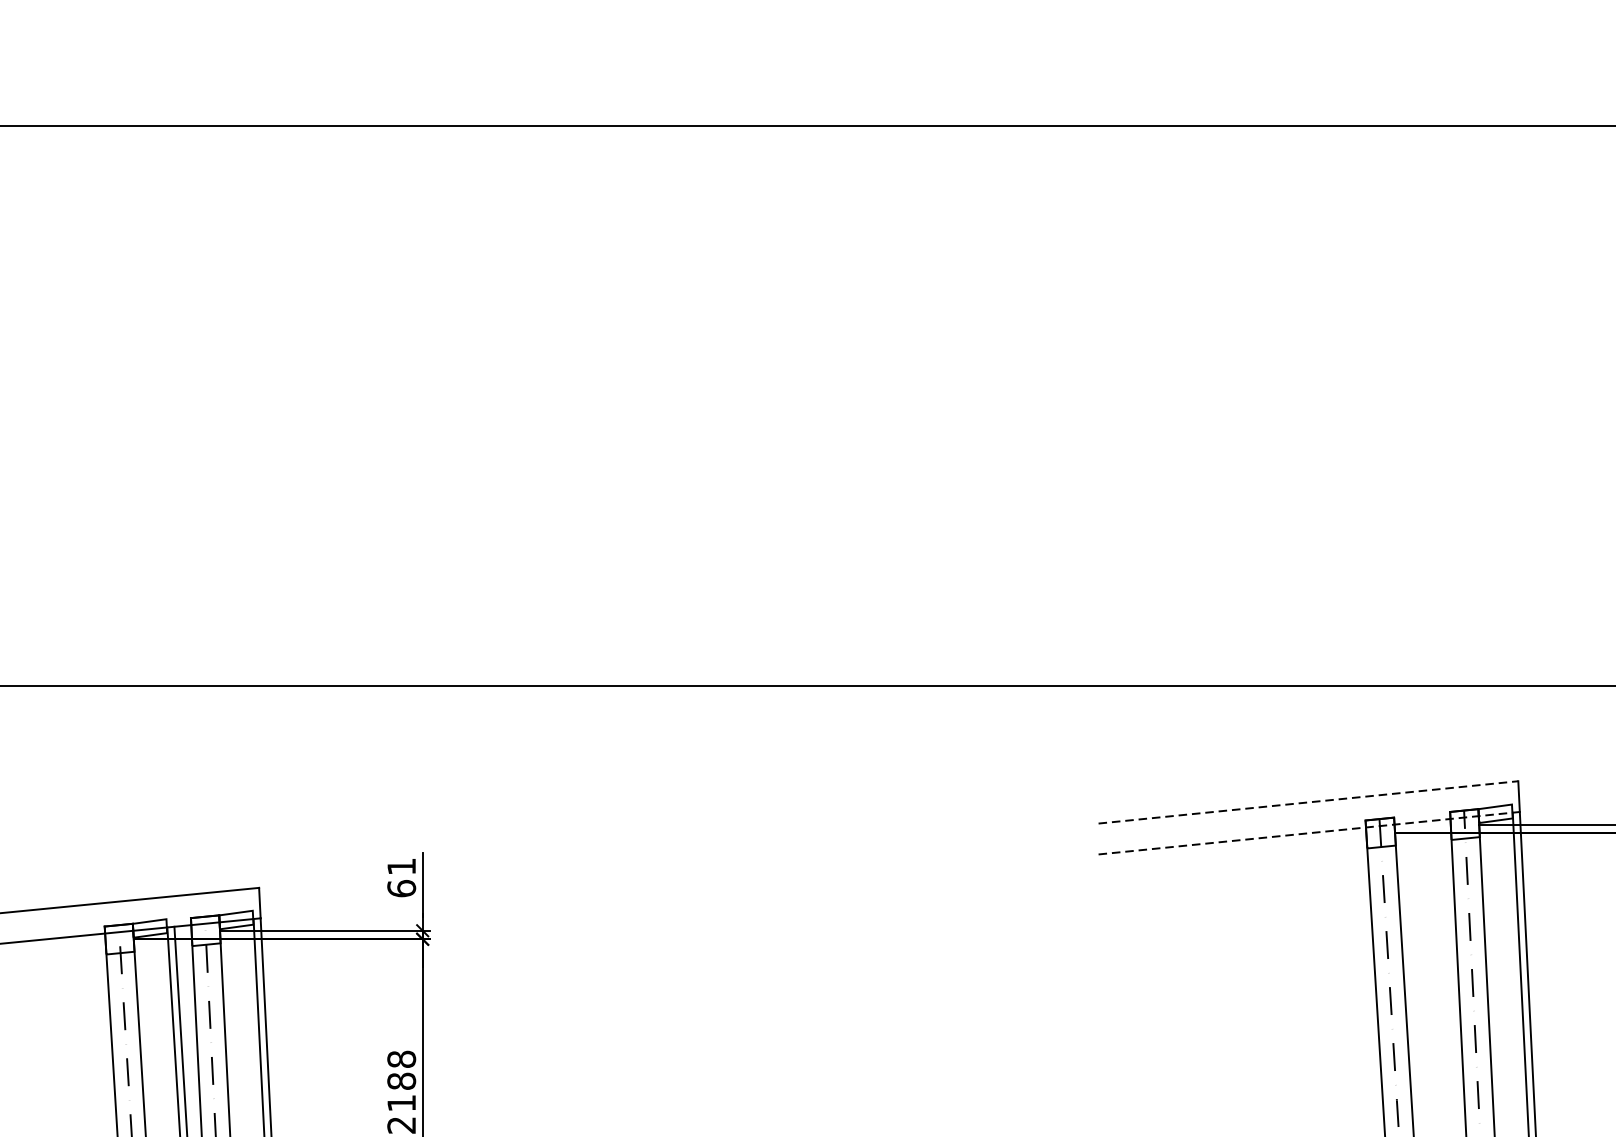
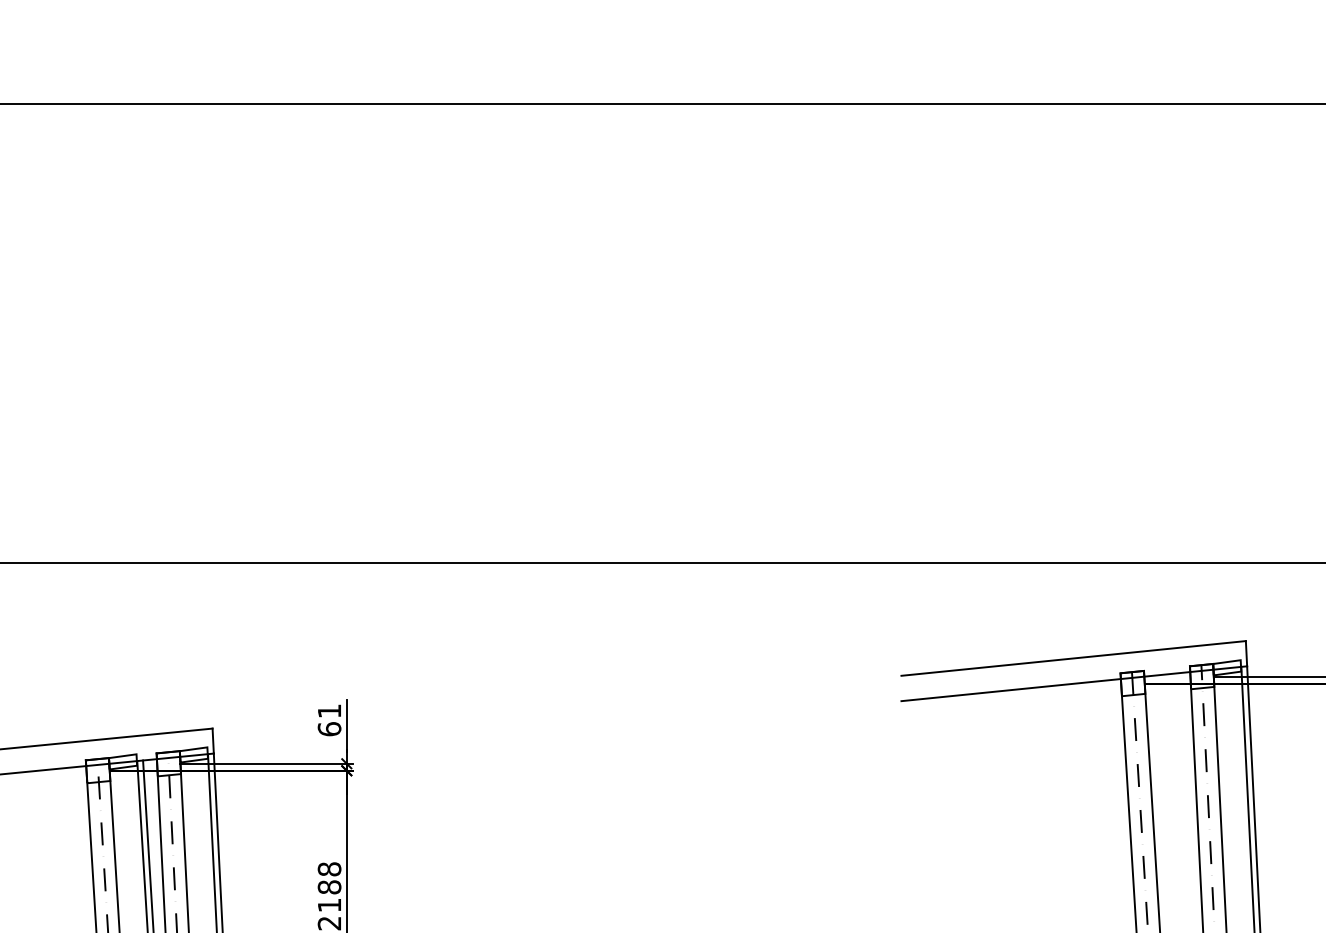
line: (1309, 802) -> (1074, 658), dashed -> solid
line: (1309, 832) -> (1074, 683), dashed -> solid

